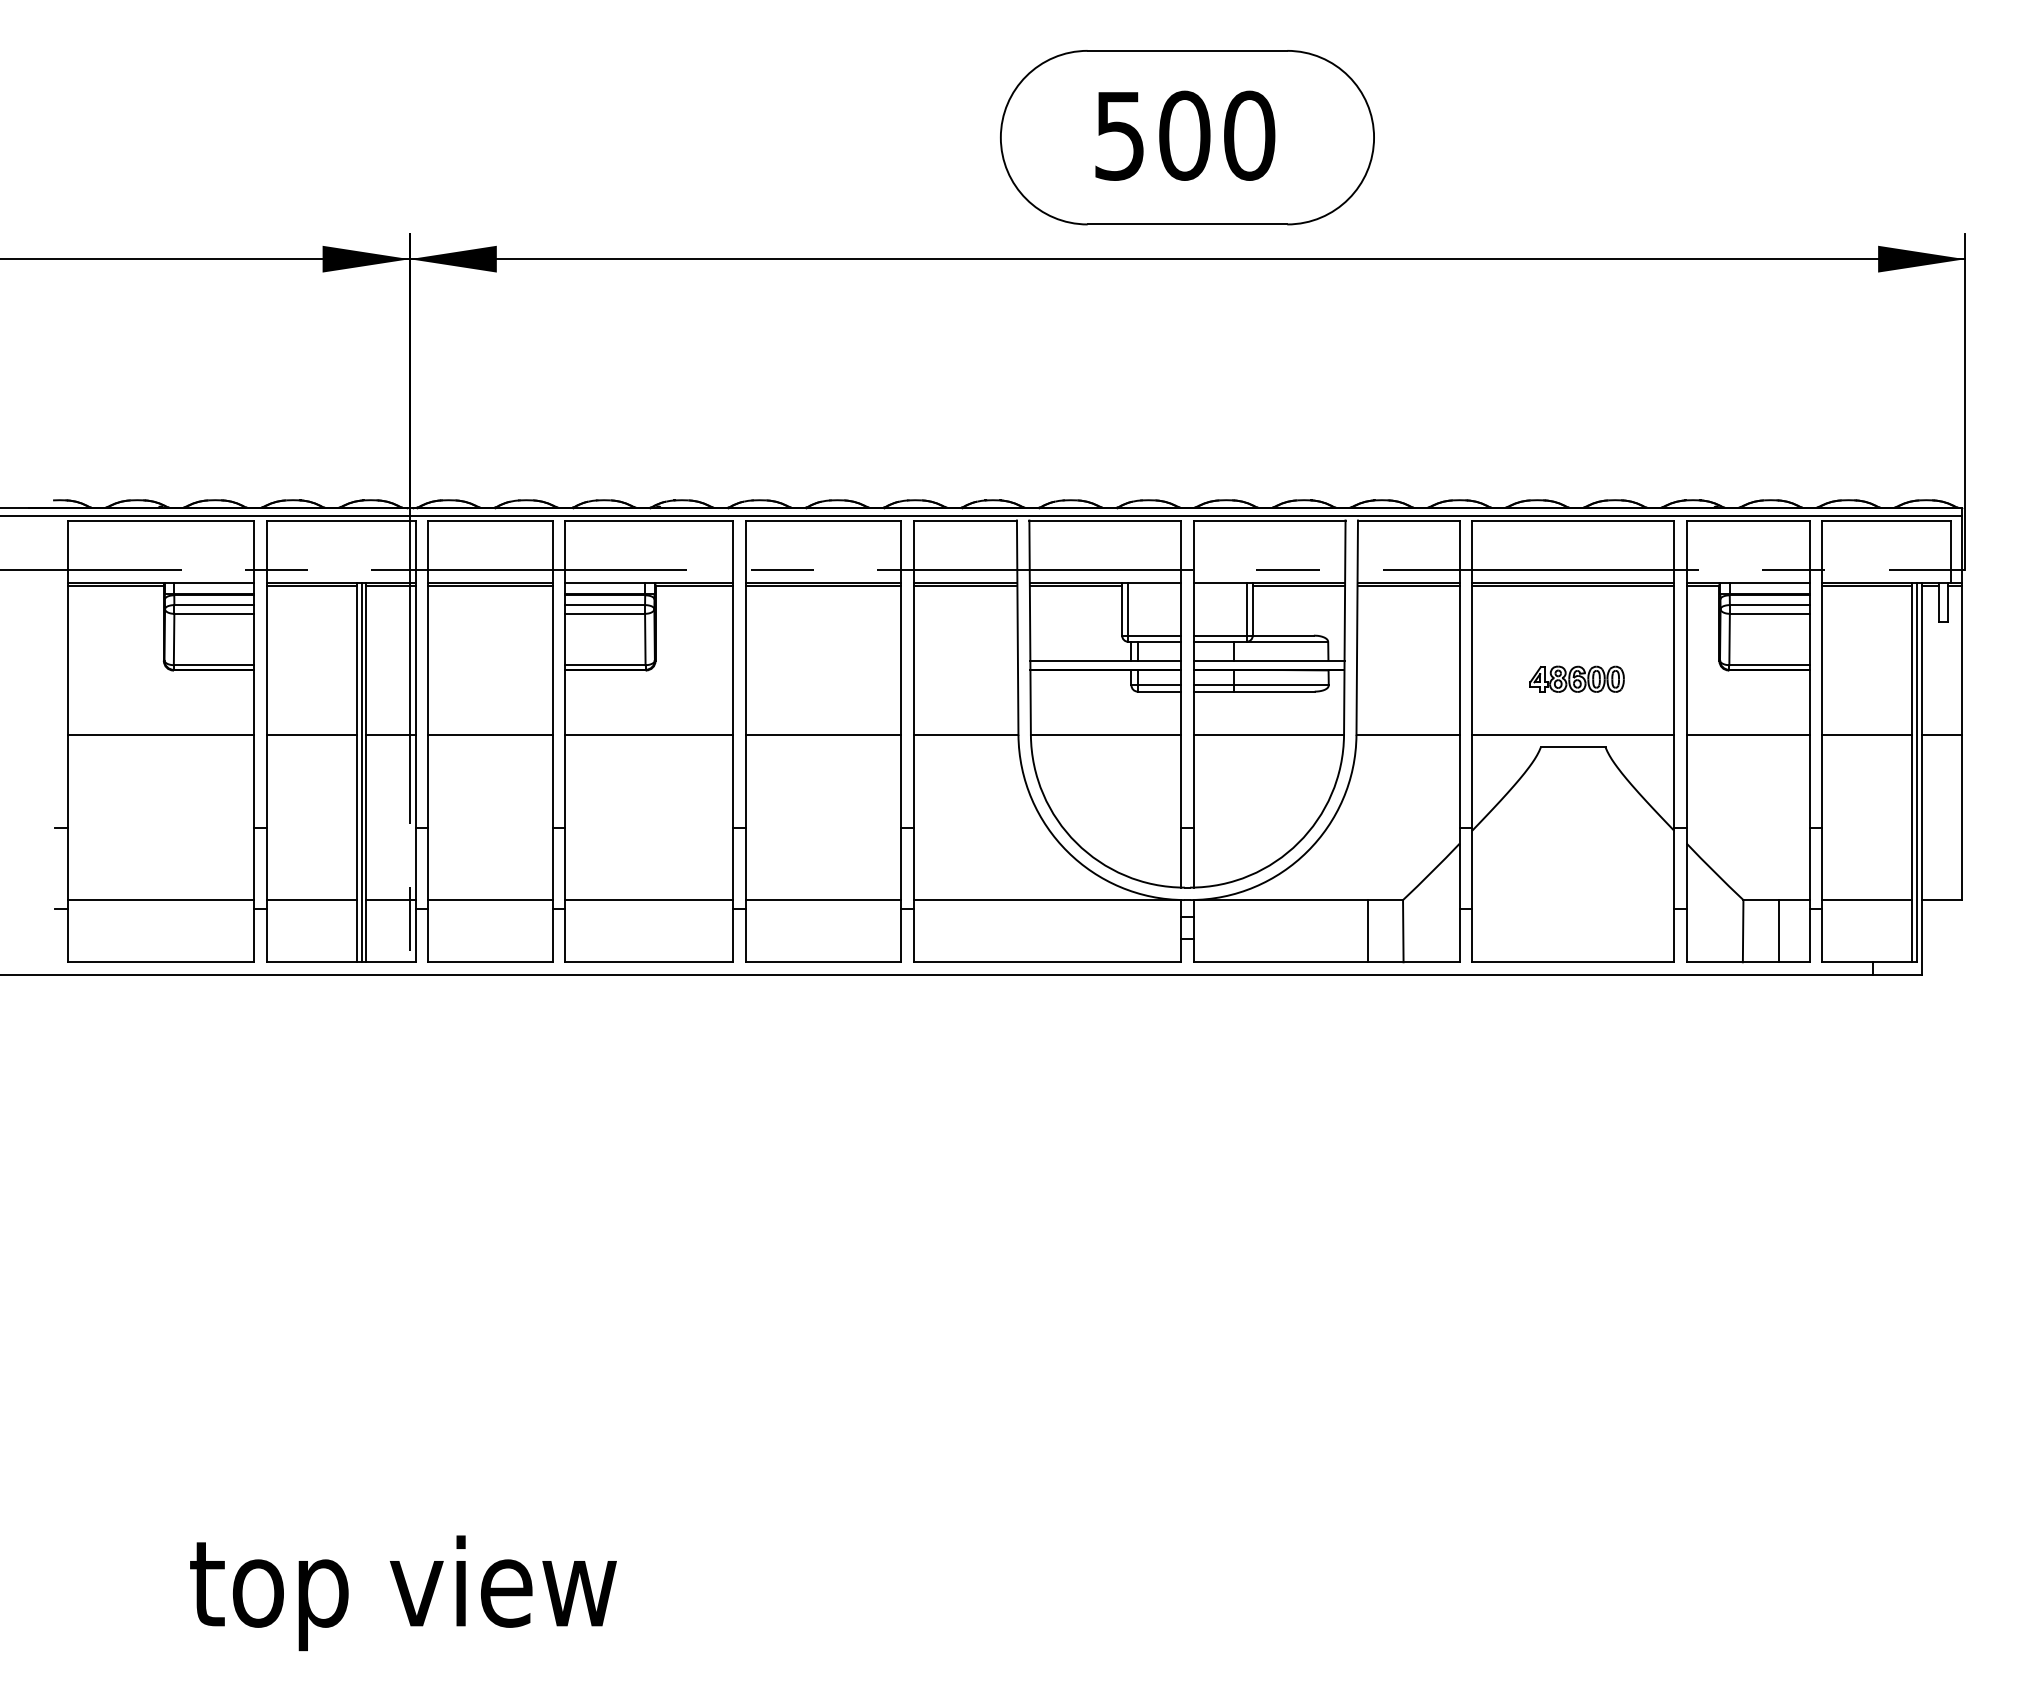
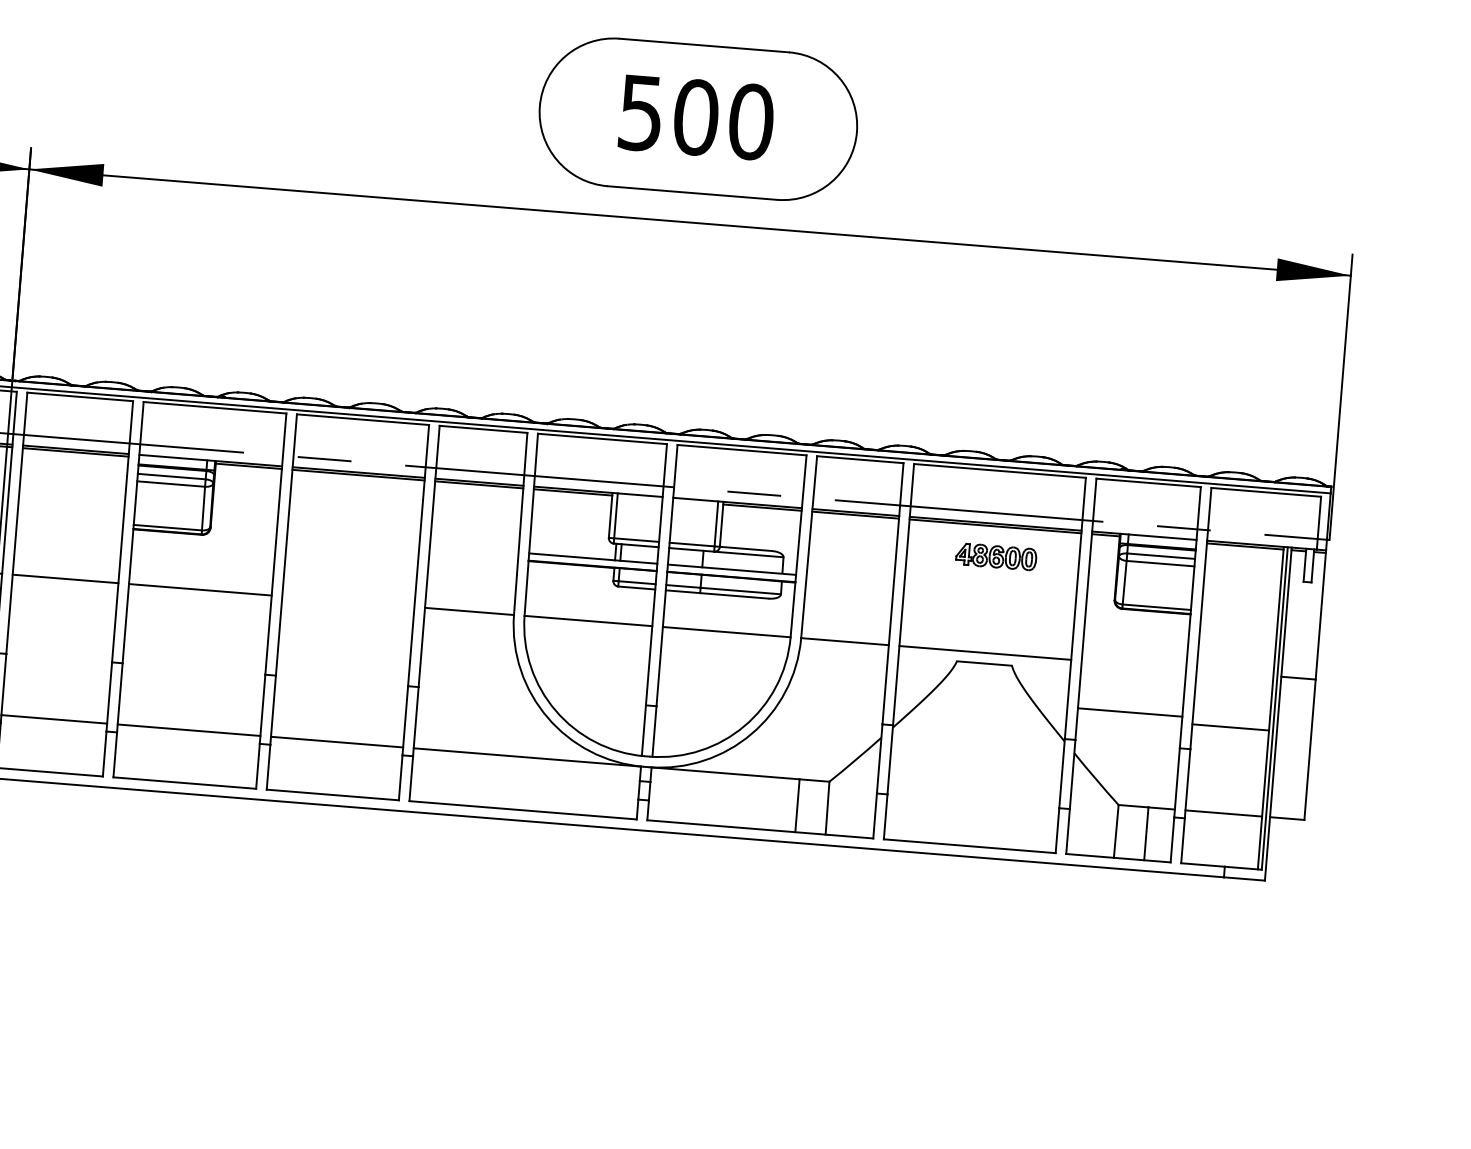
part: (1576, 678) -> (995, 556), moved
line: (823, 734) -> (348, 601), removed
line: (1747, 734) -> (1129, 712), moved
line: (1867, 734) -> (1230, 727), moved

